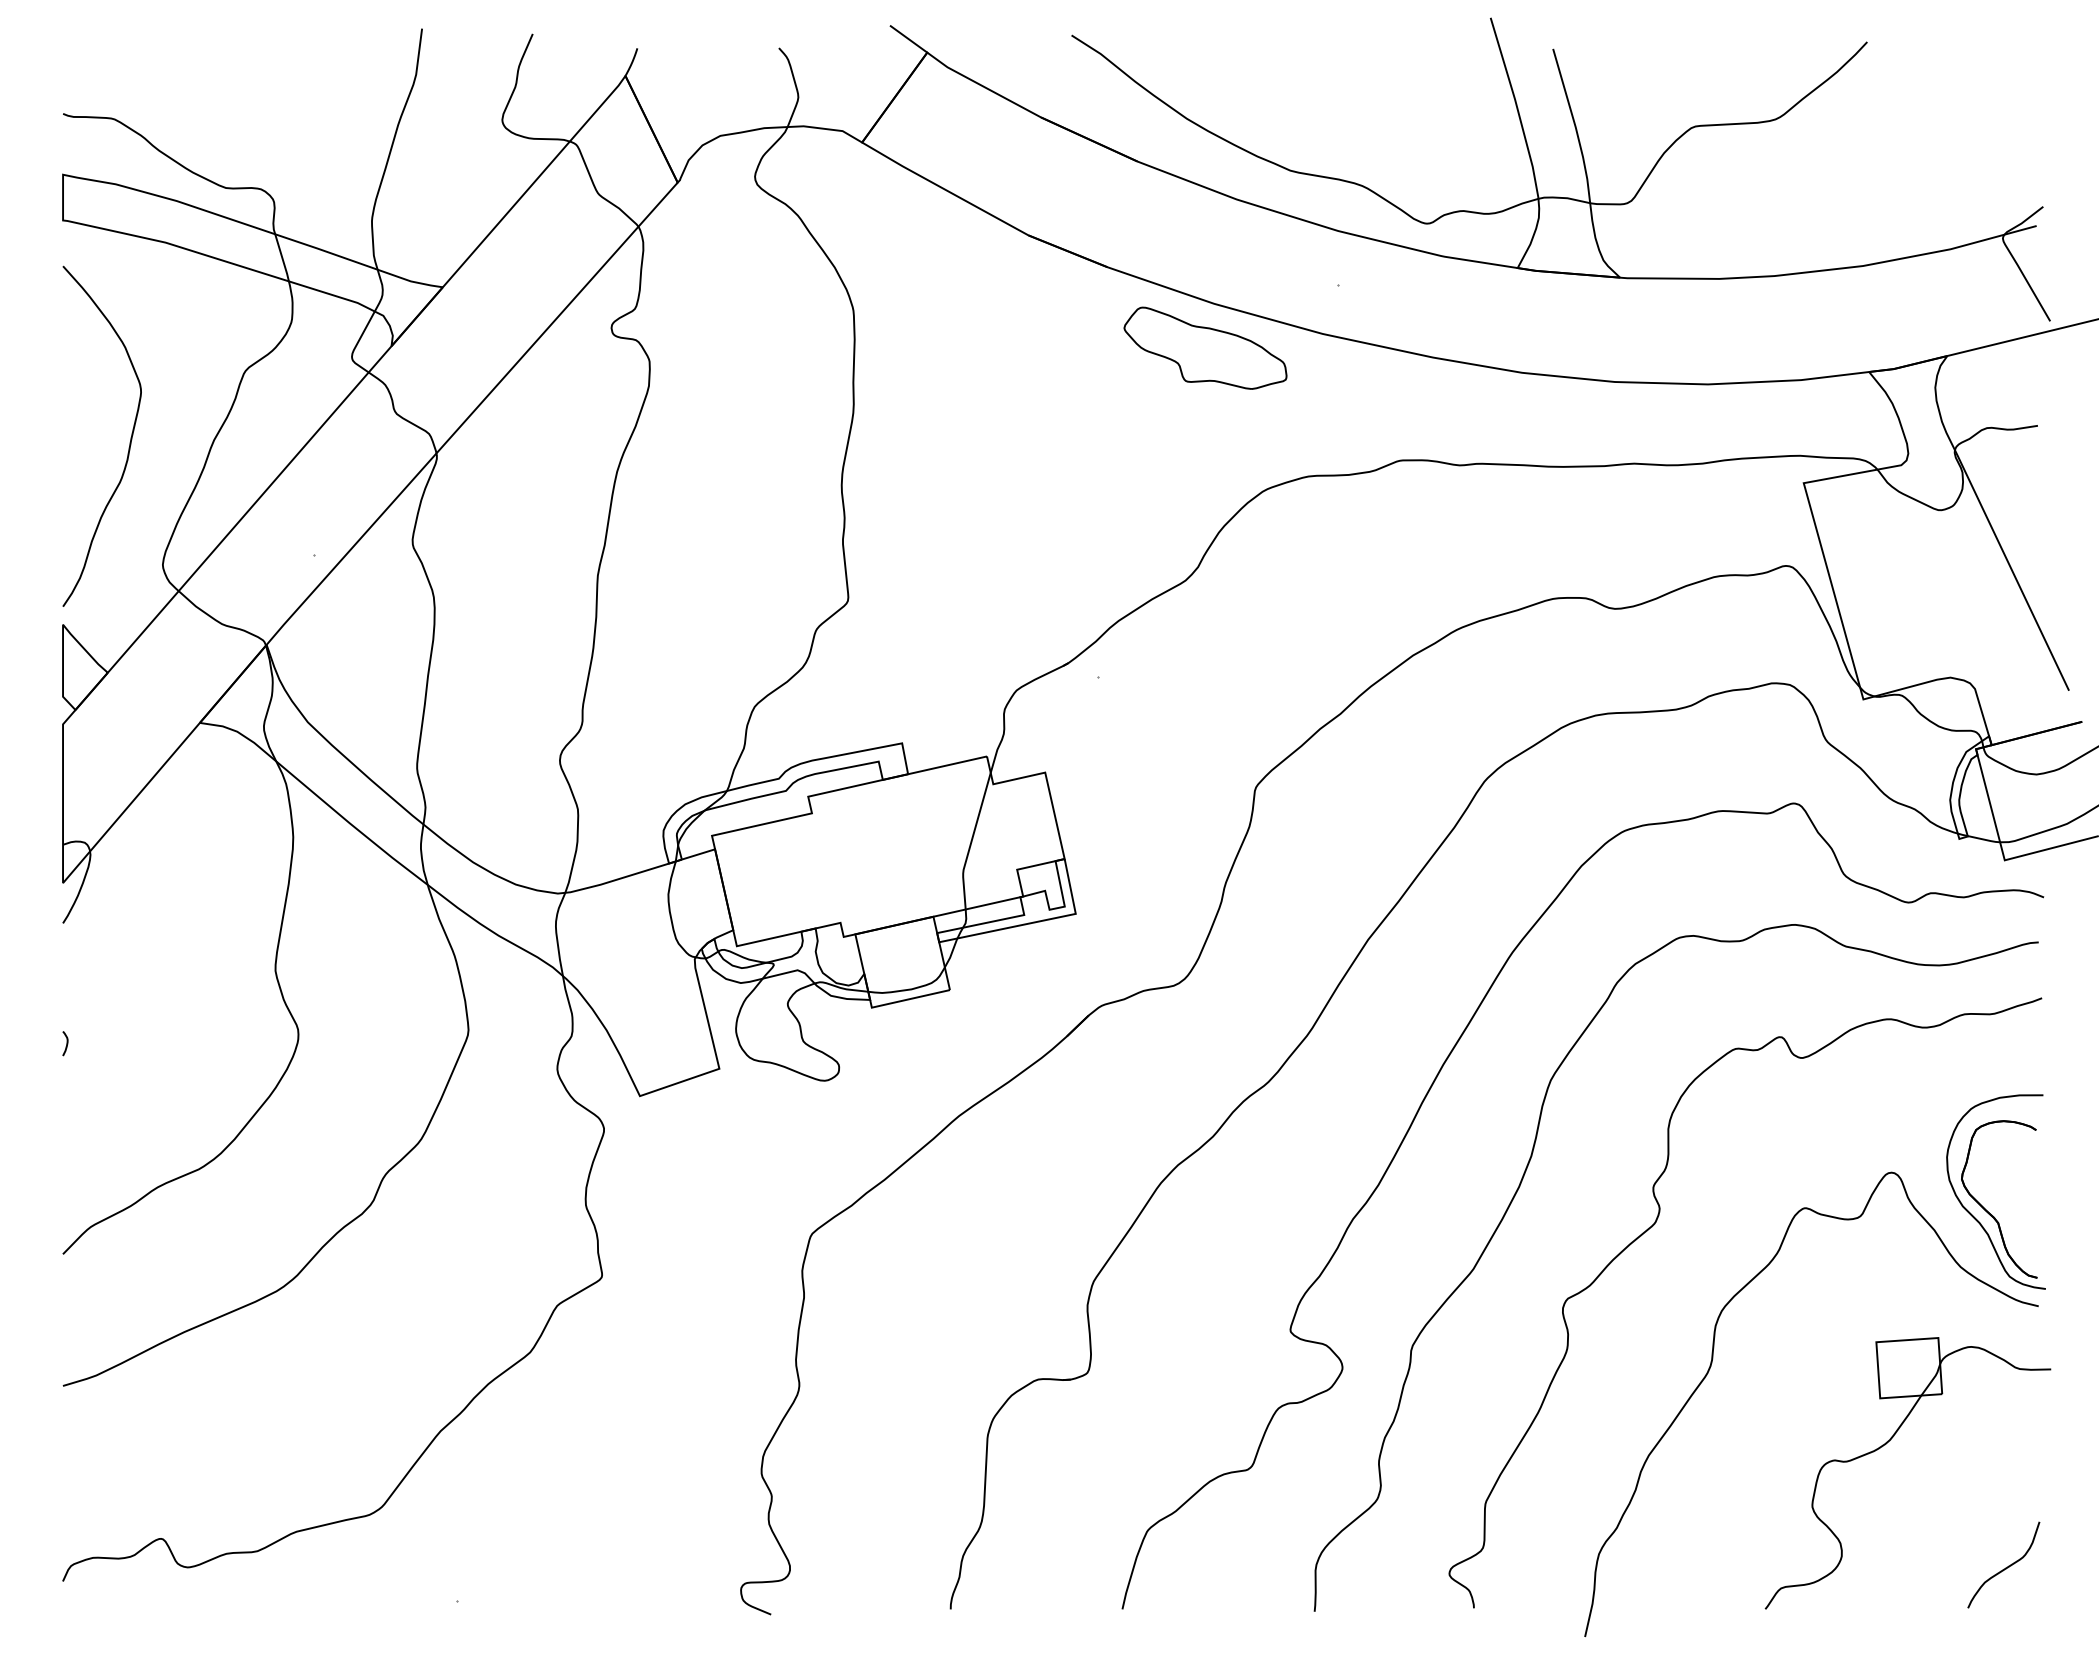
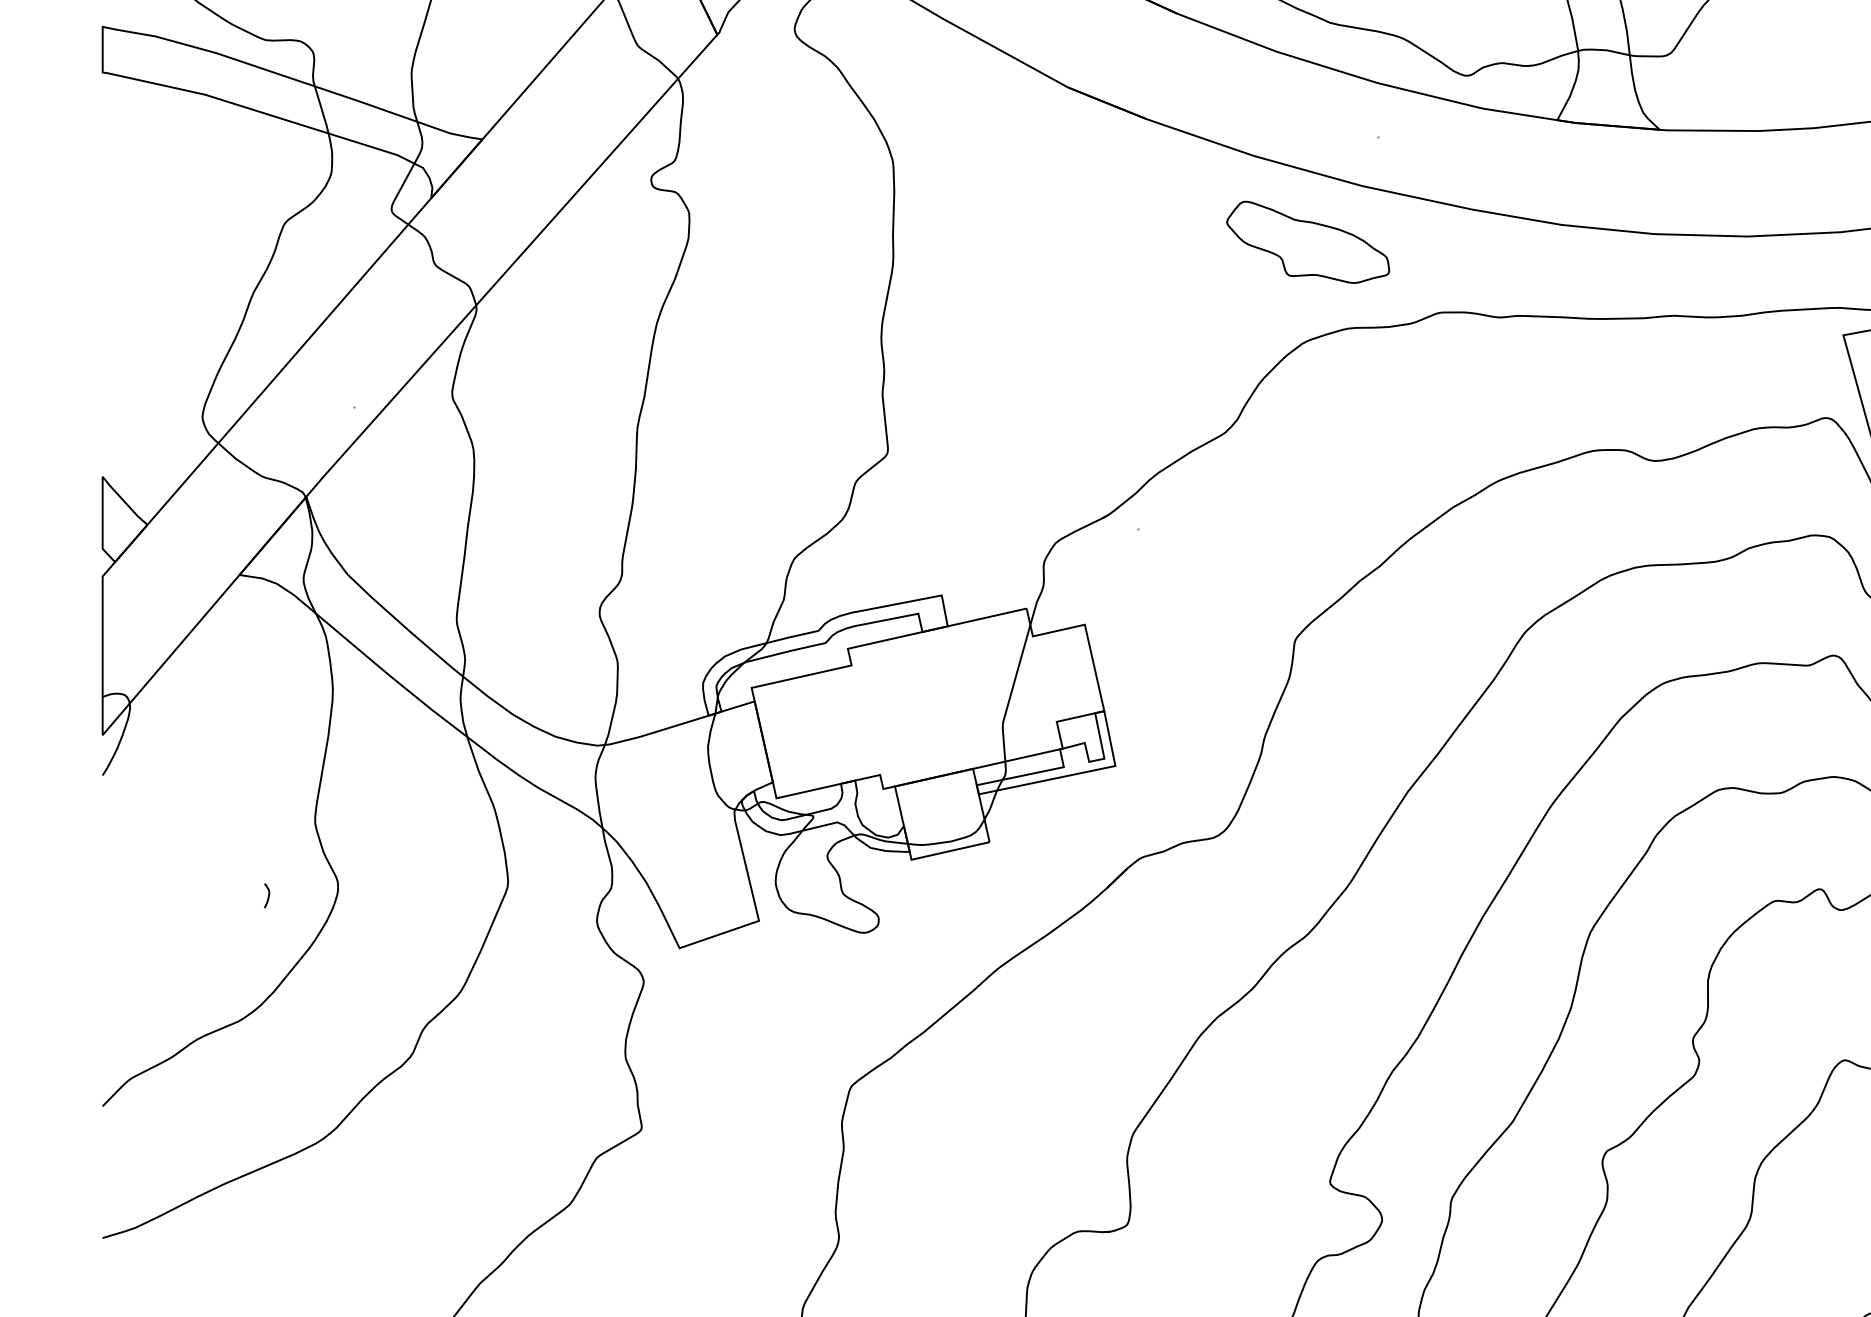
part: (1205, 347) -> (1308, 241), moved
curve: (129, 442) -> (169, 294), removed
curve: (66, 1043) -> (268, 895), moved

